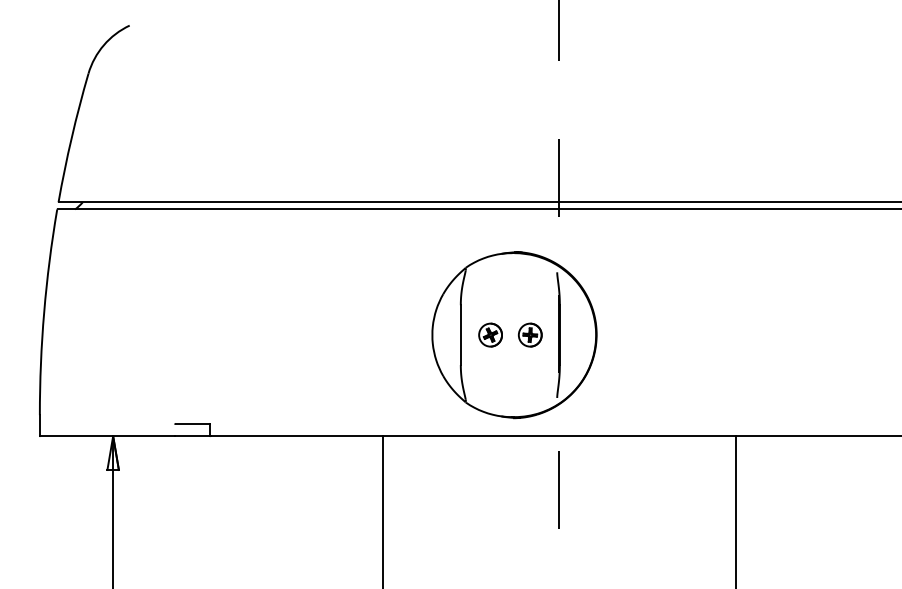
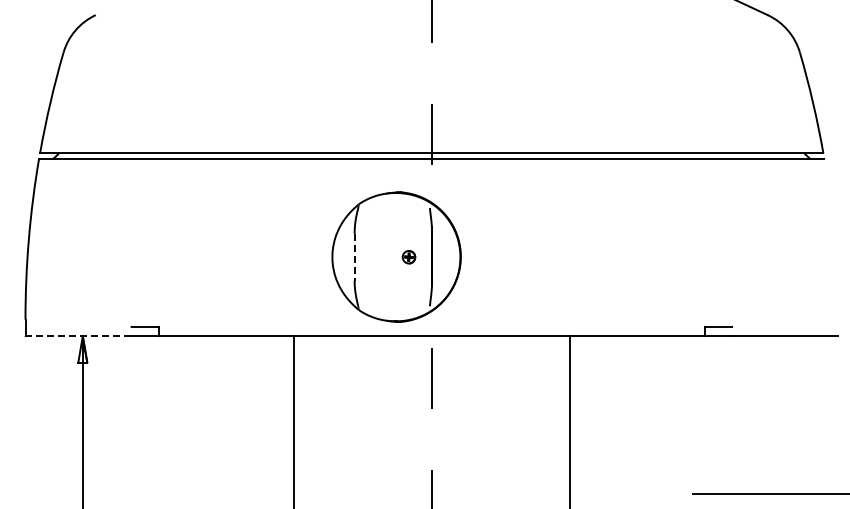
line: (460, 335) -> (354, 257), solid -> dashed
part: (490, 335) -> (377, 257), removed
part: (529, 335) -> (408, 257), size x0.7
line: (107, 436) -> (78, 336), solid -> dashed

